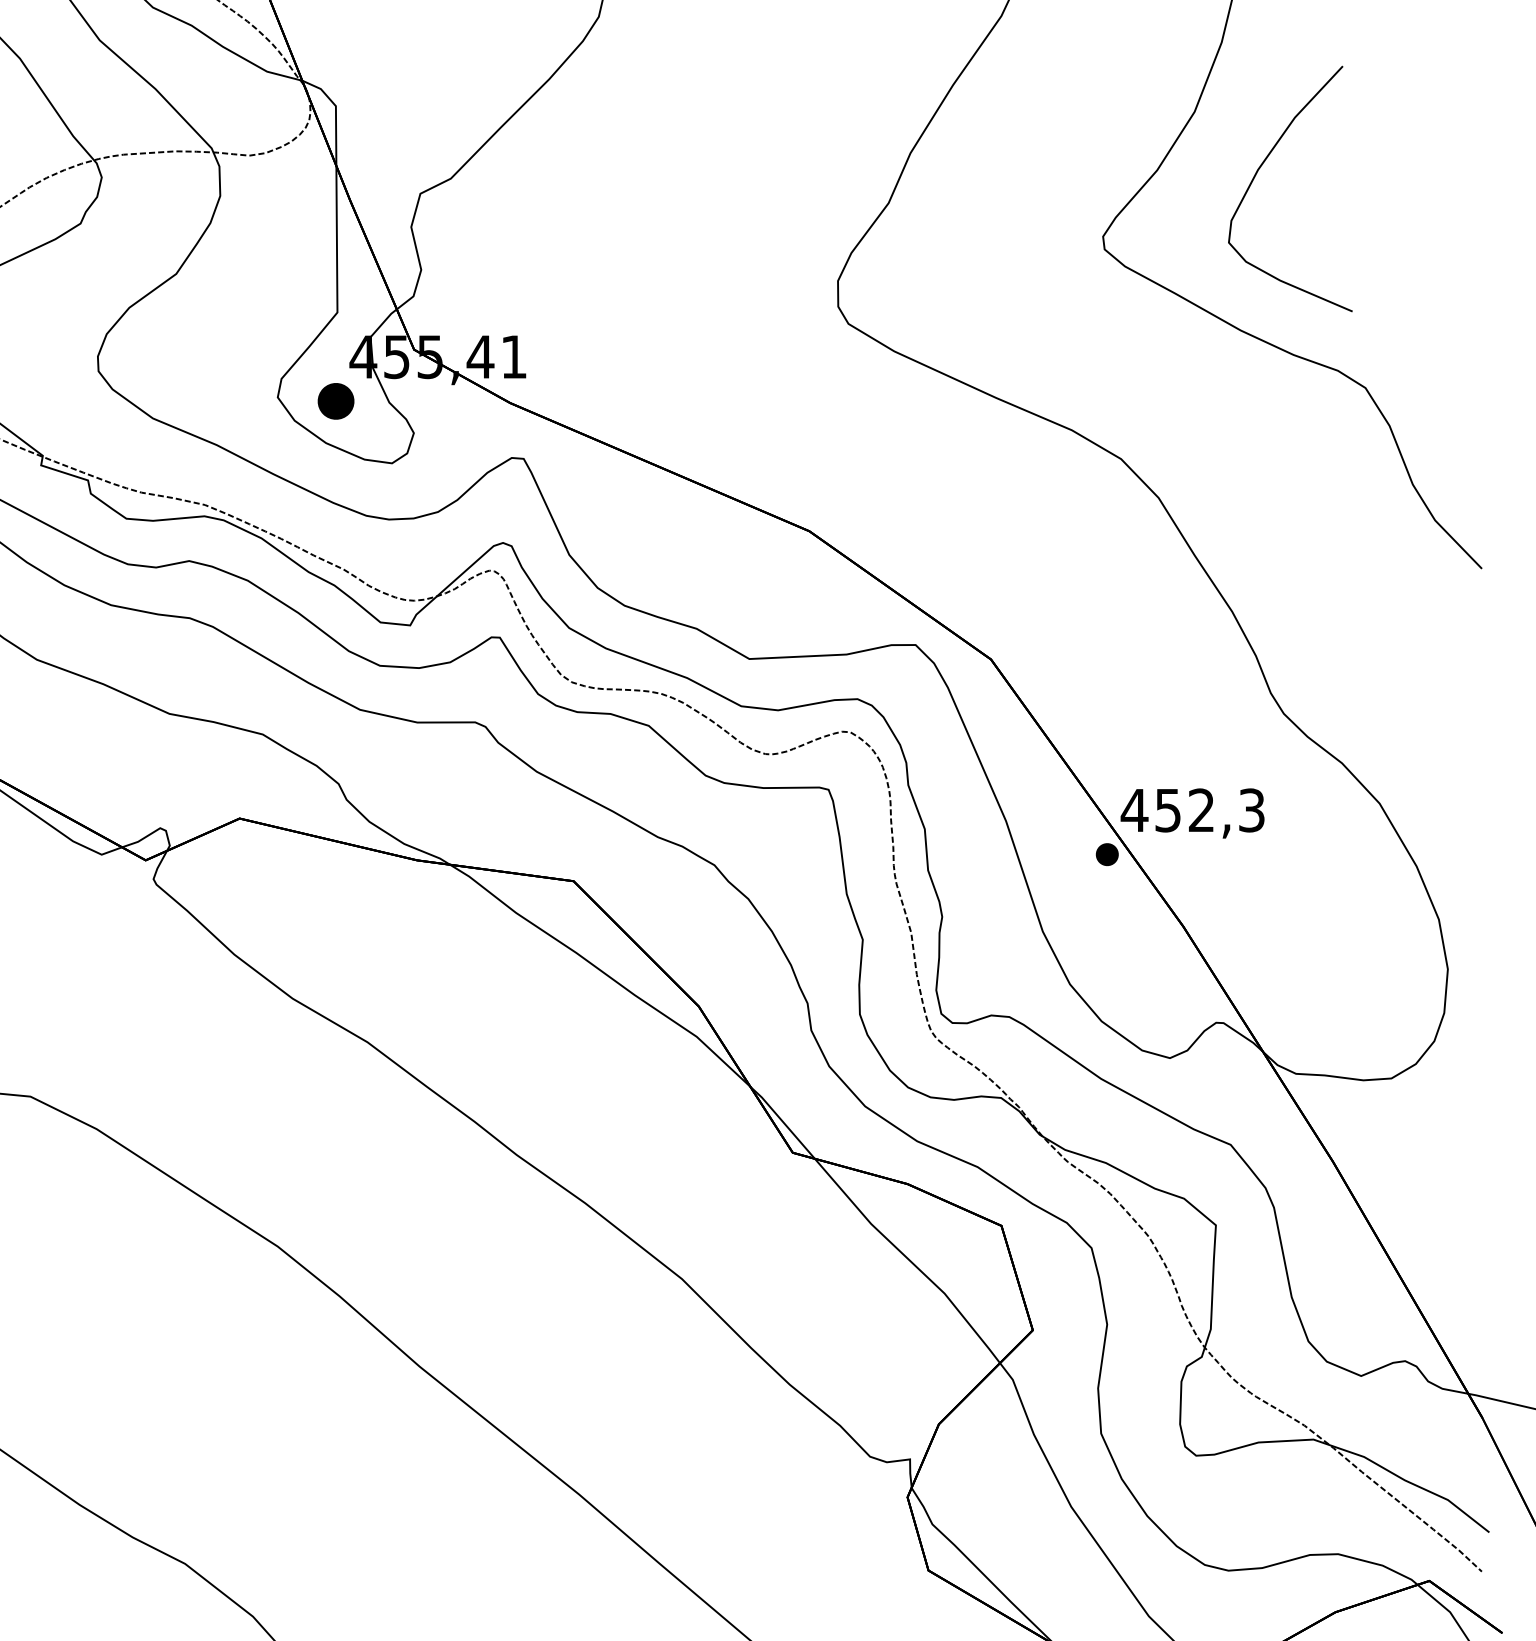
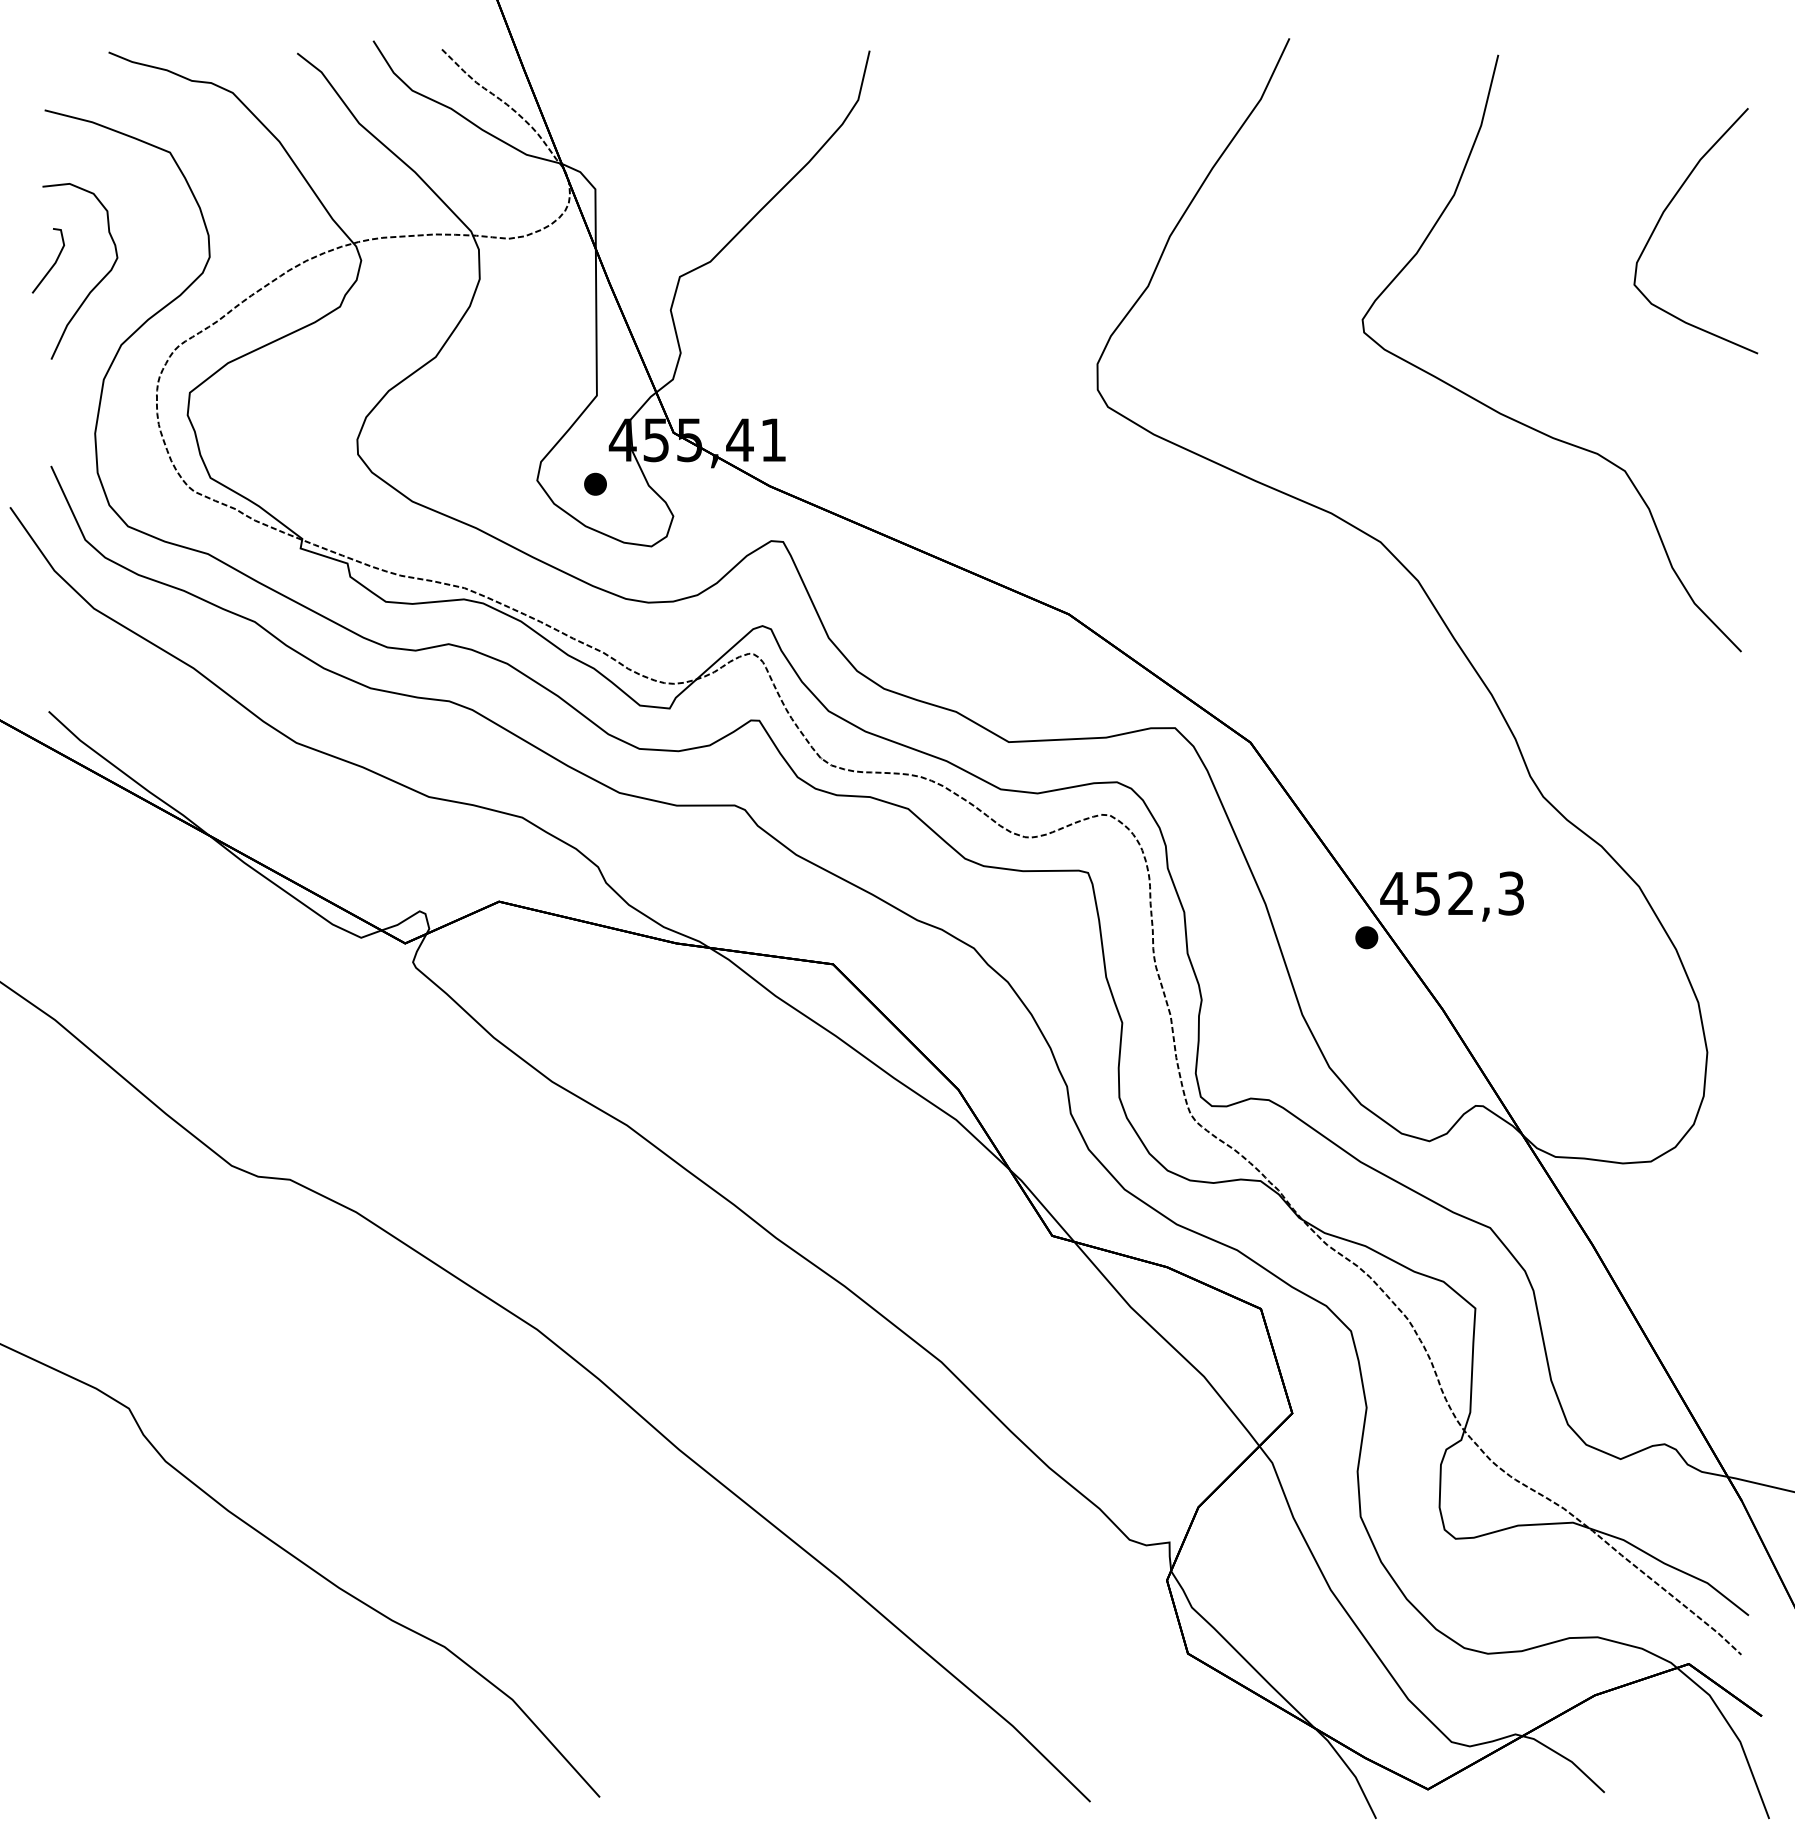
curve: (1260, 169) -> (1665, 211), moved
part: (336, 400) -> (595, 483), size x0.62

